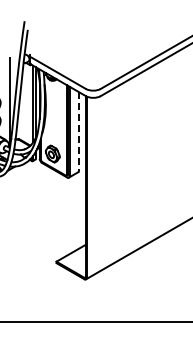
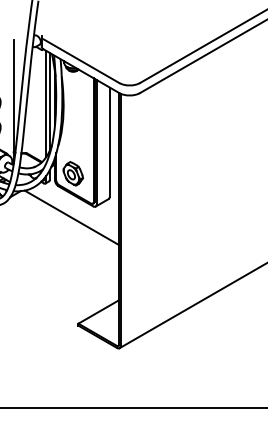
line: (78, 131) -> (109, 142), dashed -> solid
line: (51, 185) -> (71, 217), added

